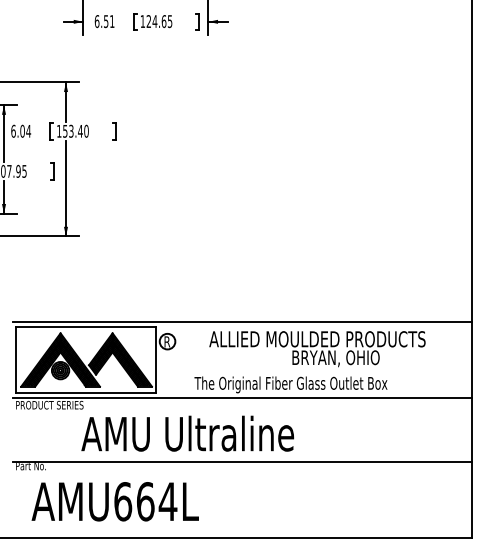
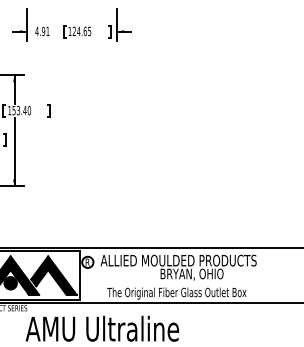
text: (101, 21) -> (40, 31), 6.51 -> 4.91
text: (317, 349) -> (178, 268), moved

